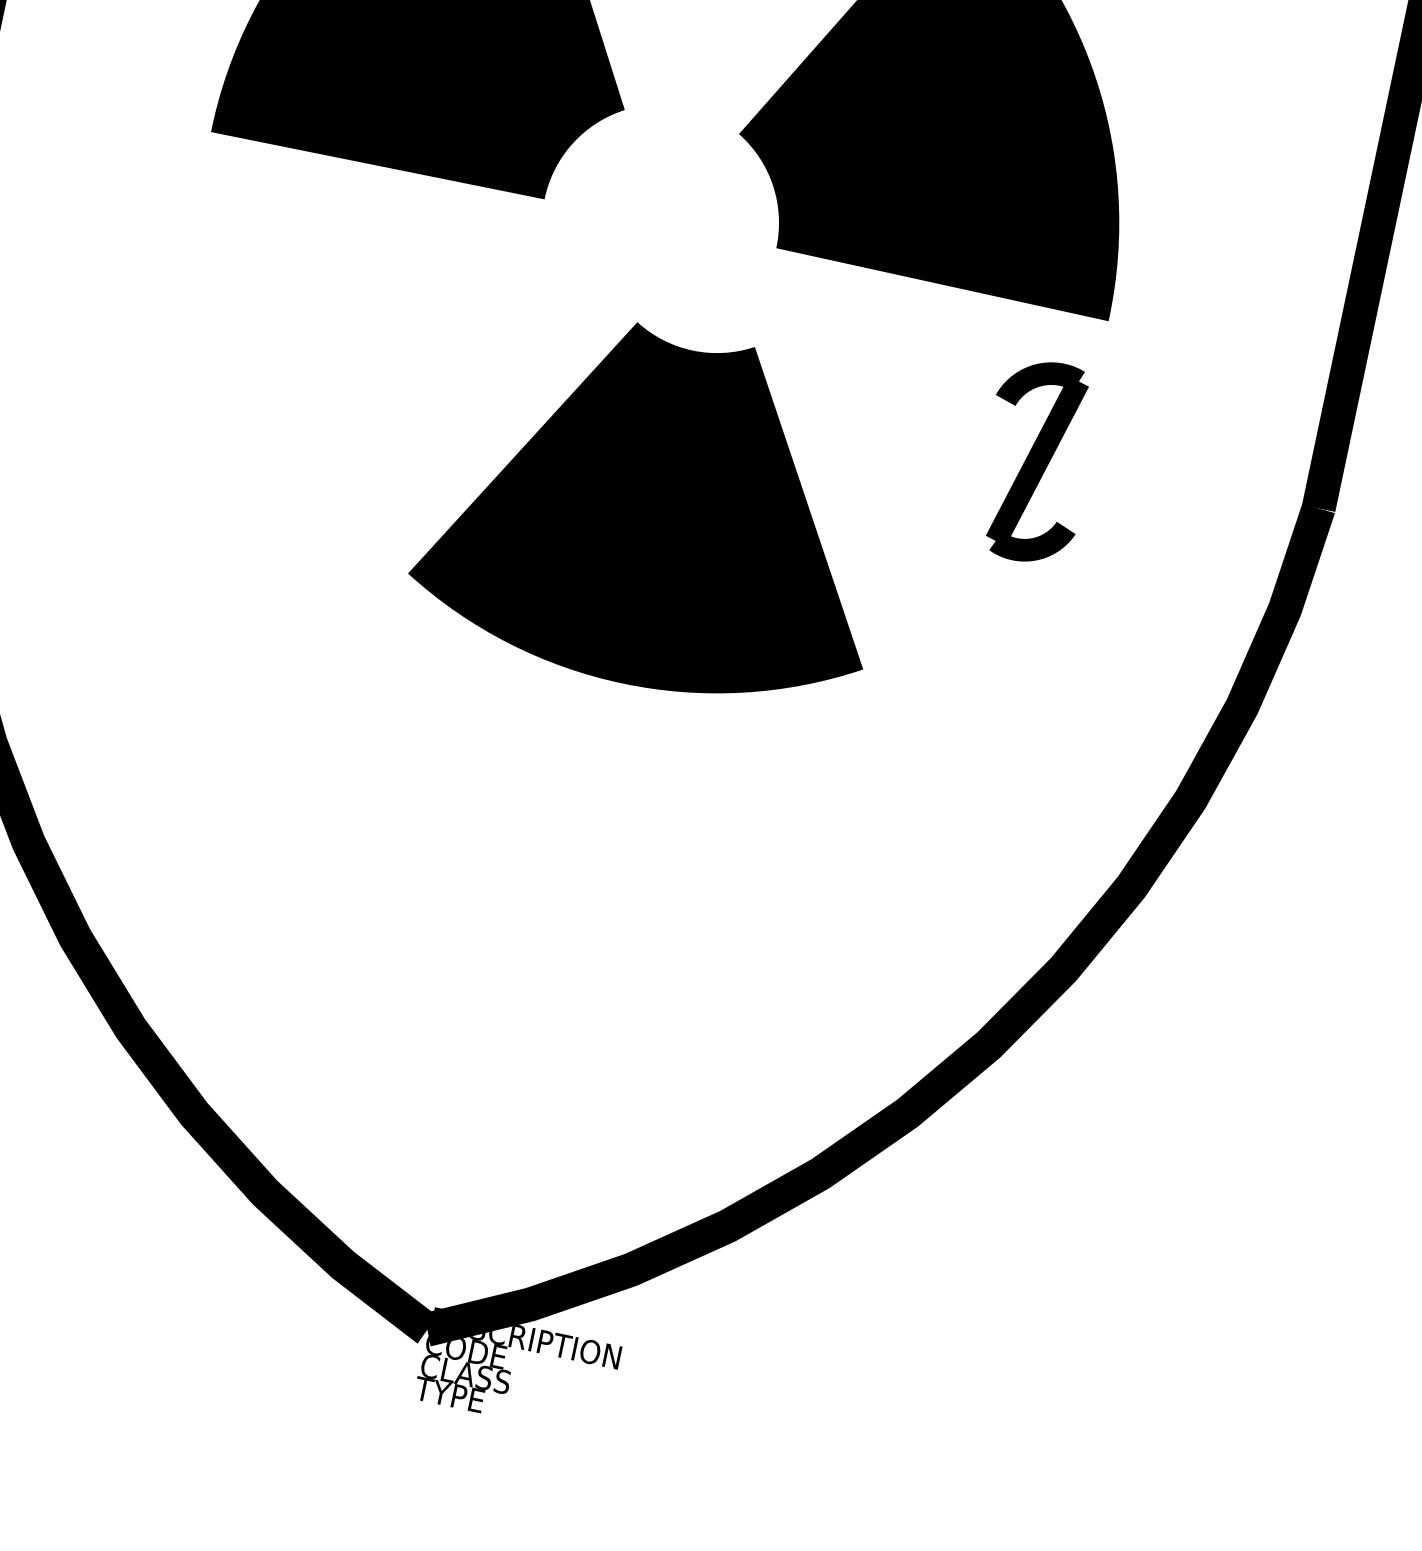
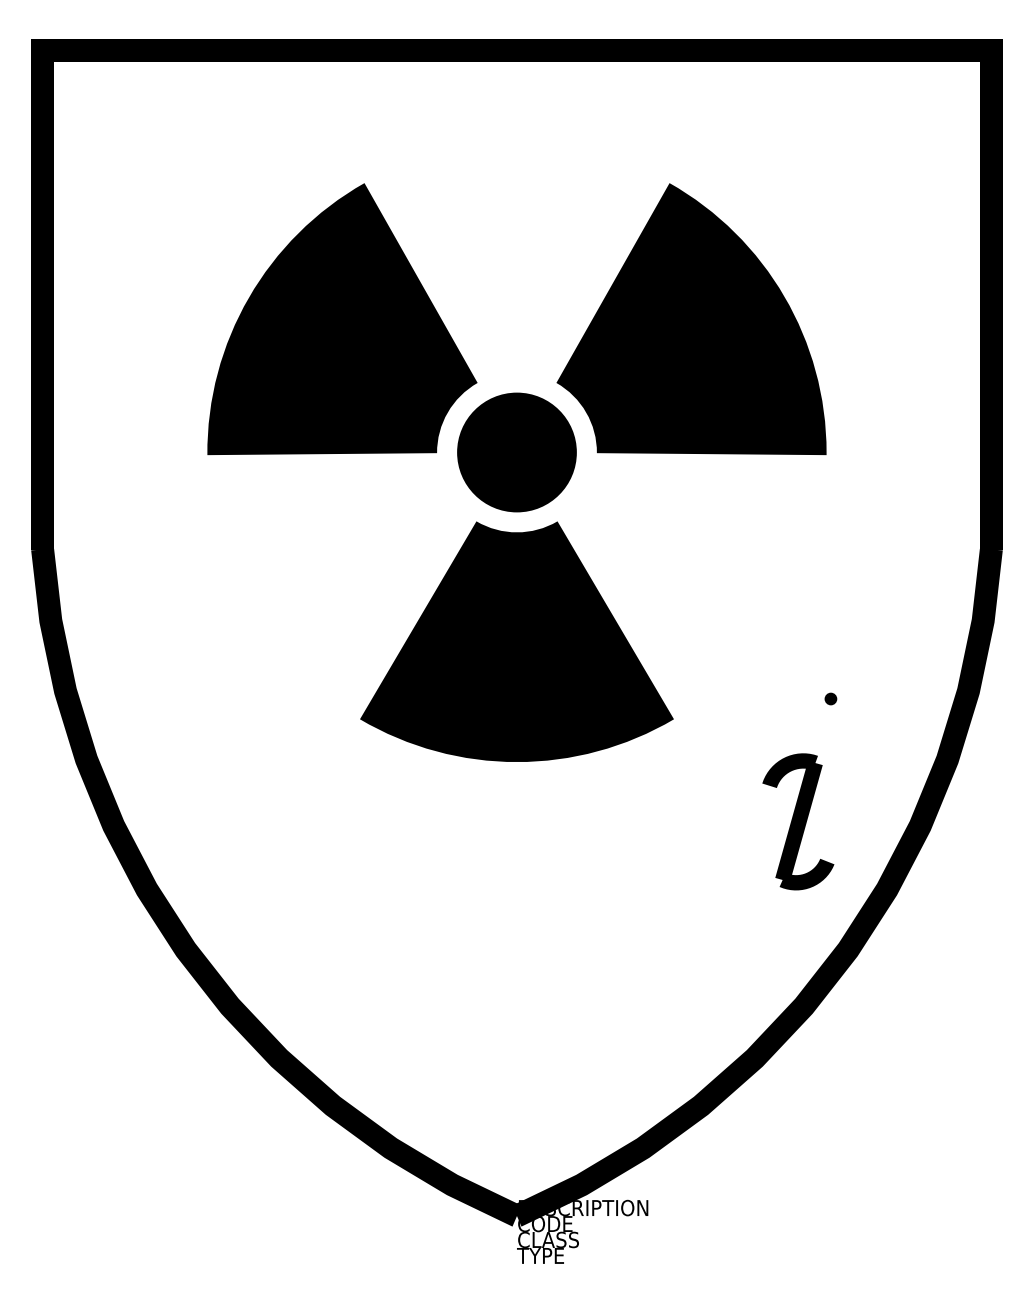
fill: (659, 222) -> (516, 452), added
curve: (1036, 461) -> (798, 821), moved
part: (658, 508) -> (516, 641), moved
fill: (1039, 675) -> (830, 698), added

